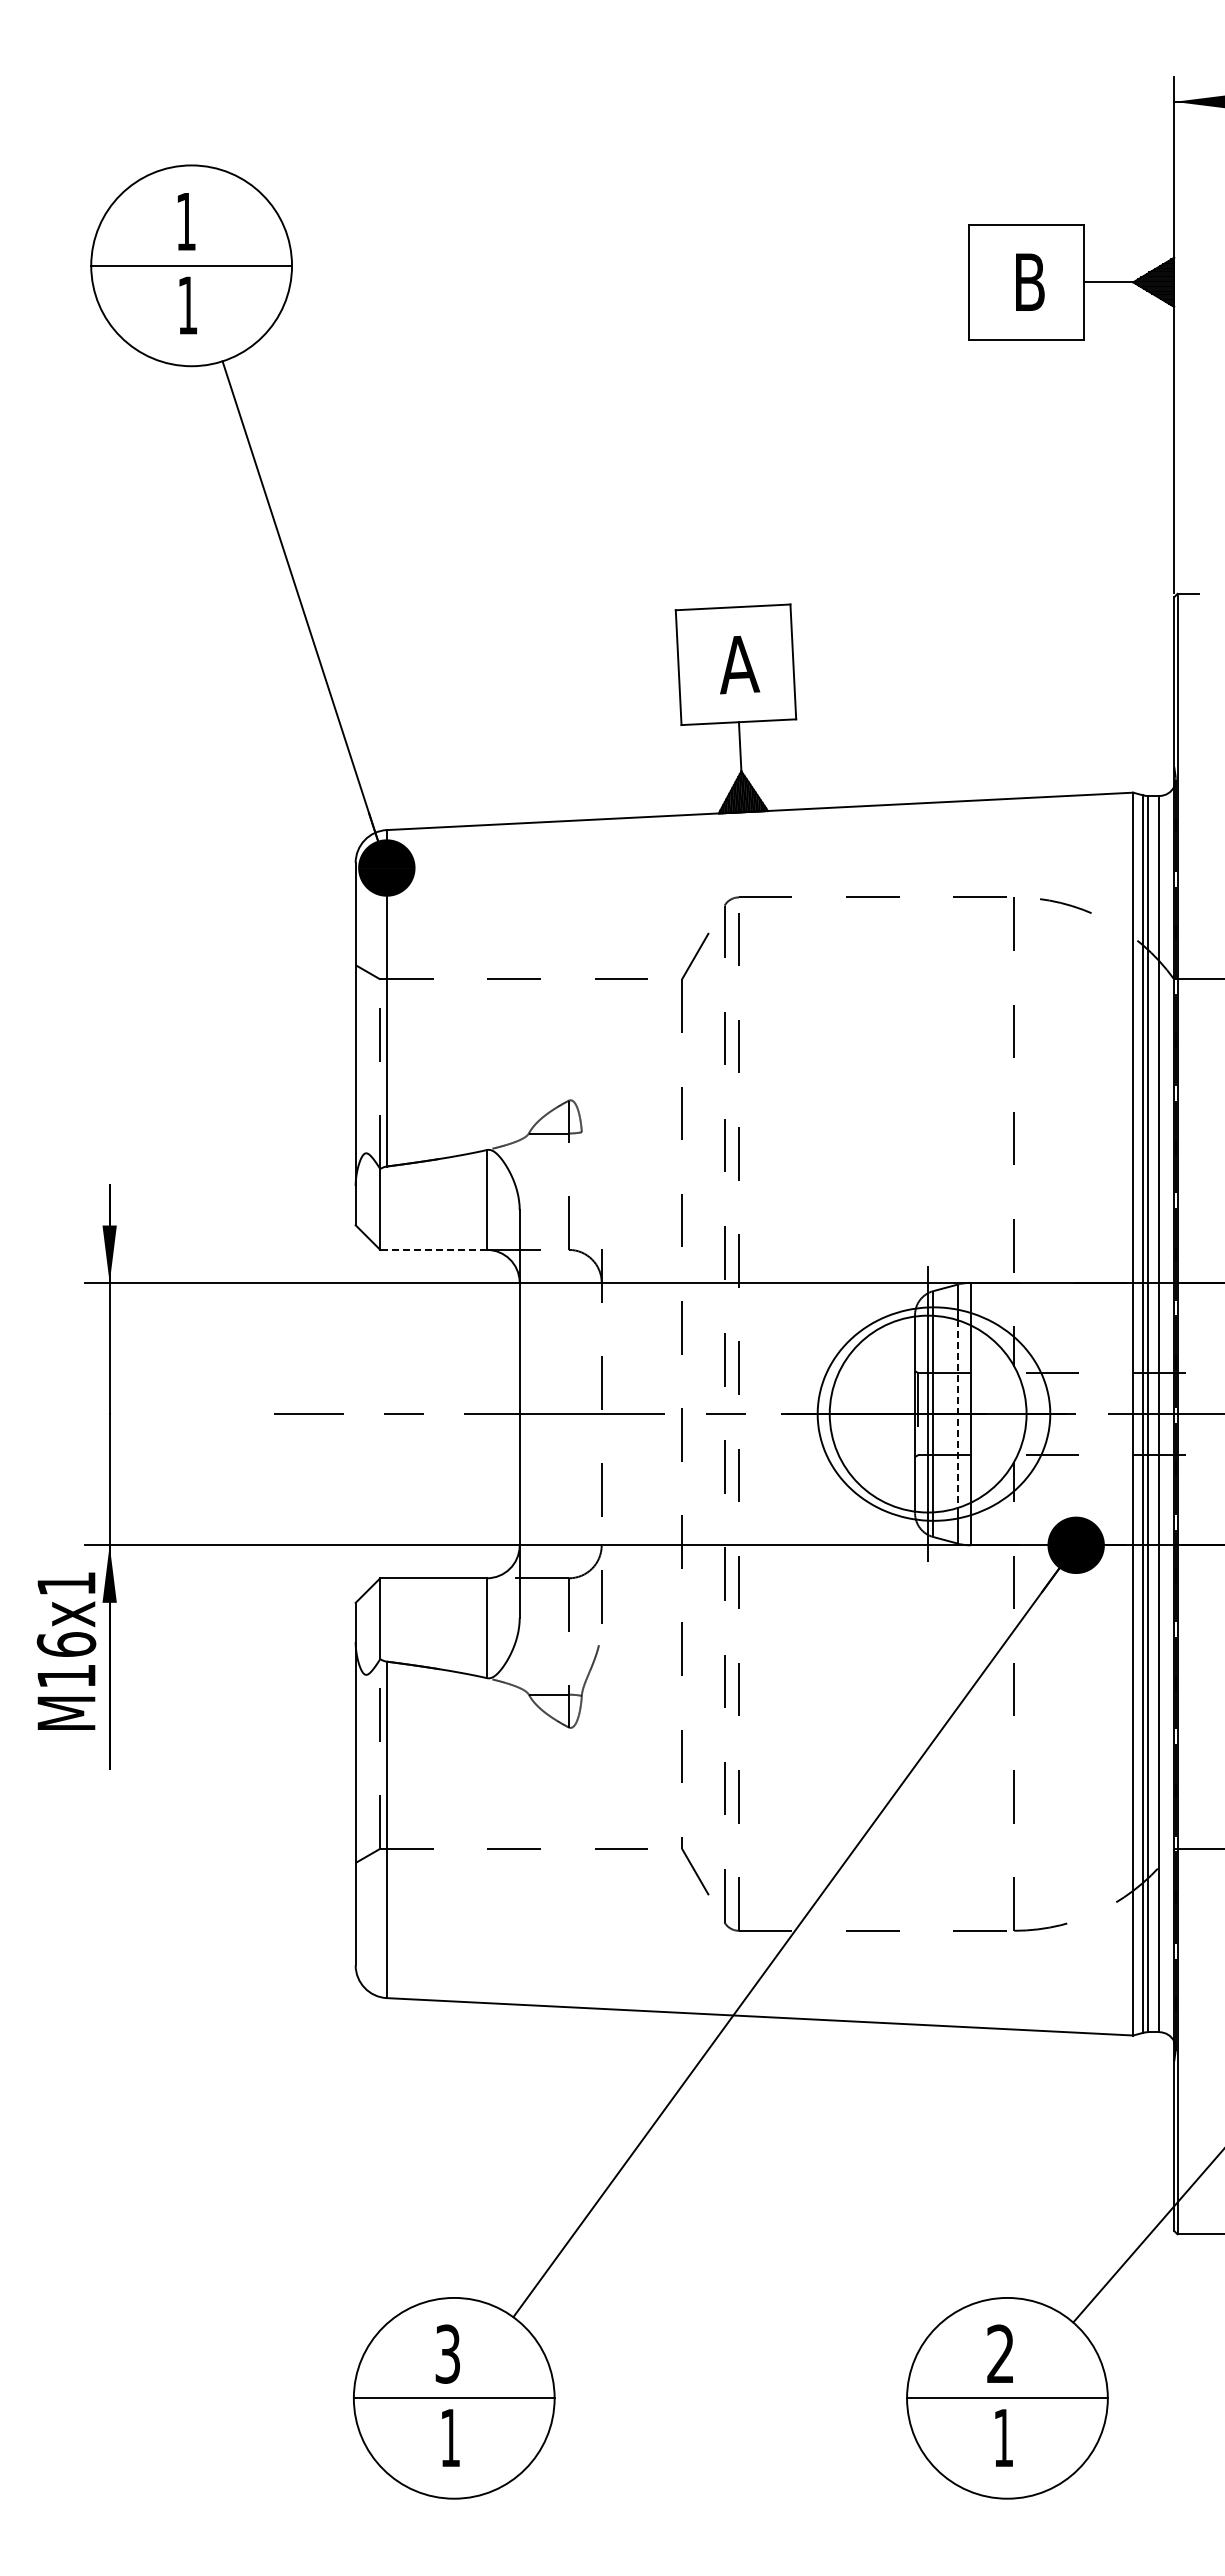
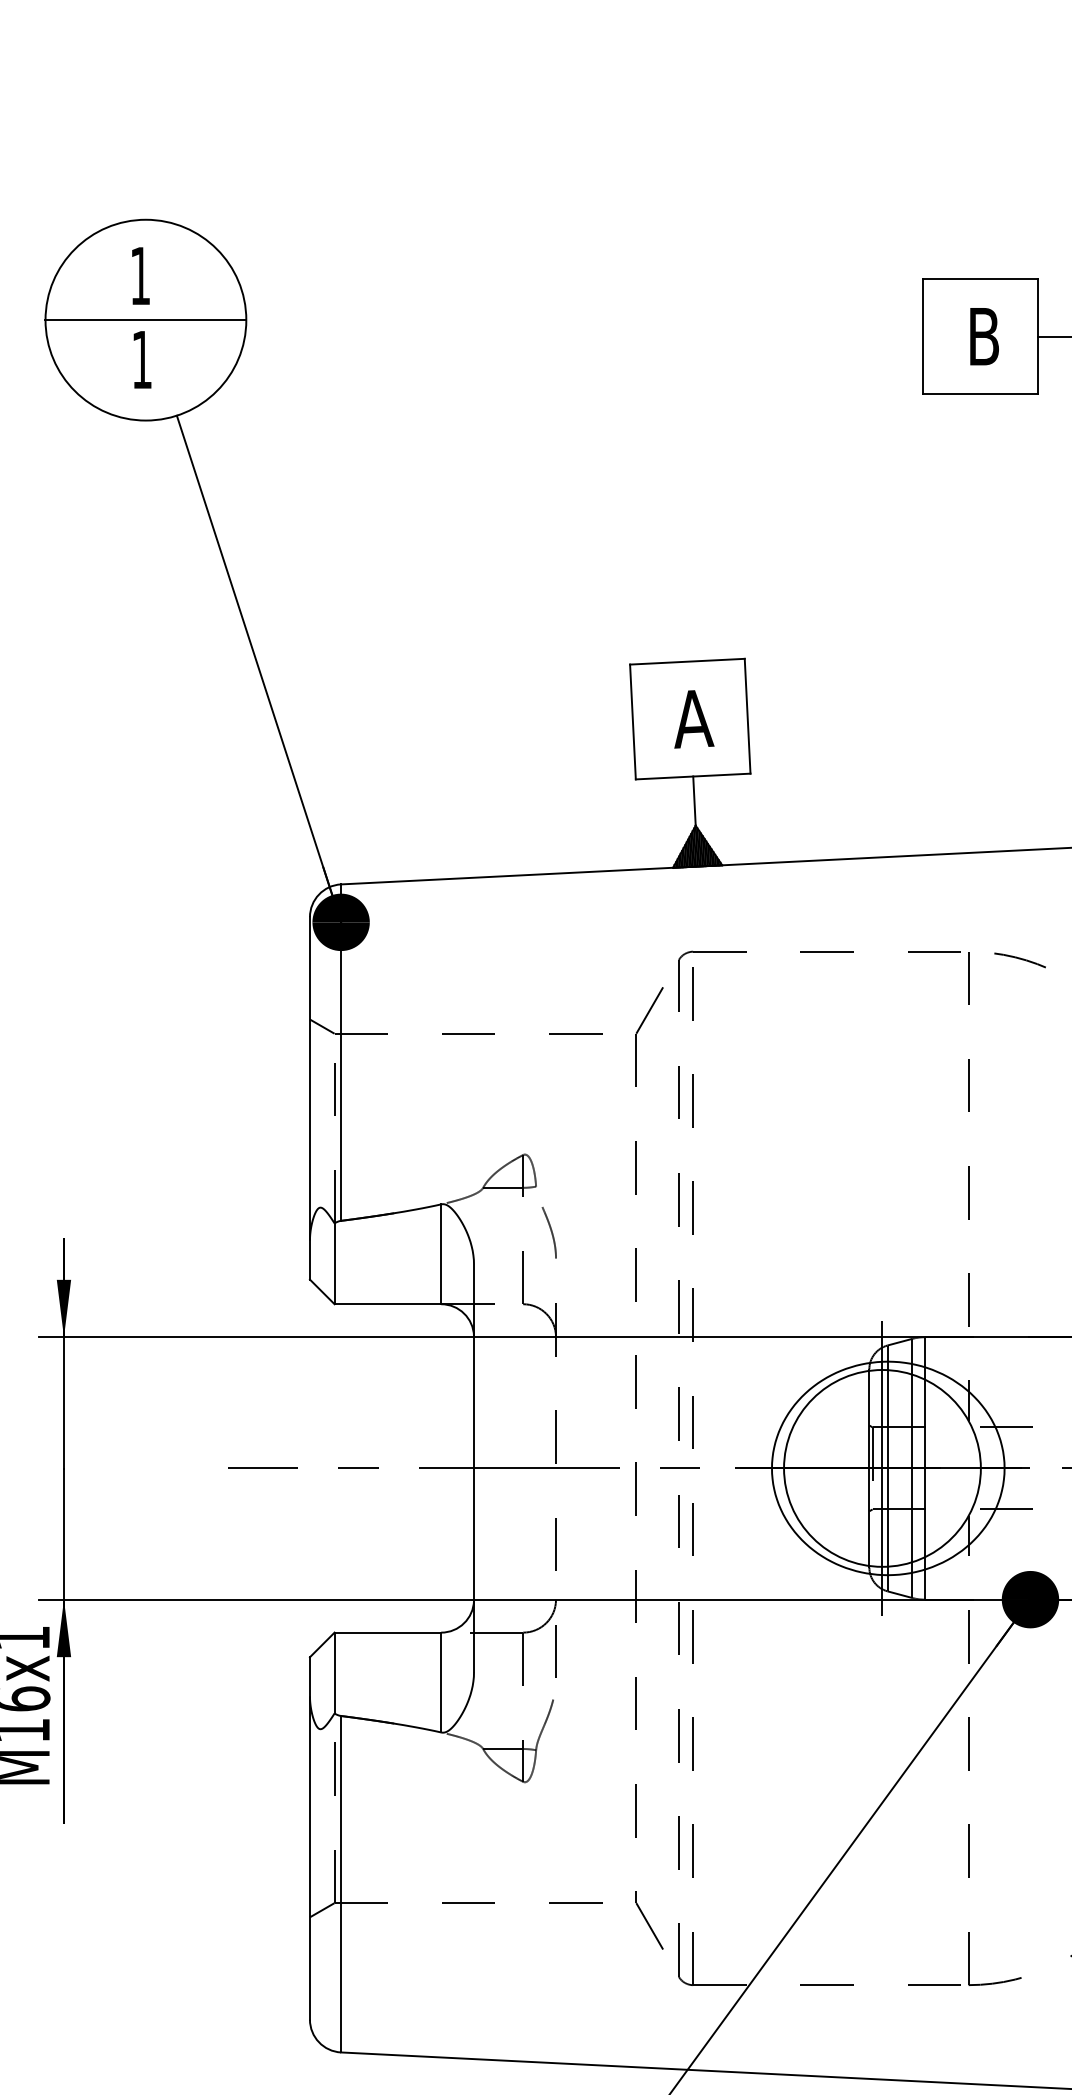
curve: (596, 1178) -> (550, 1232), added
line: (433, 1249) -> (387, 1303), dashed -> solid
line: (957, 1414) -> (911, 1468), dashed -> solid

